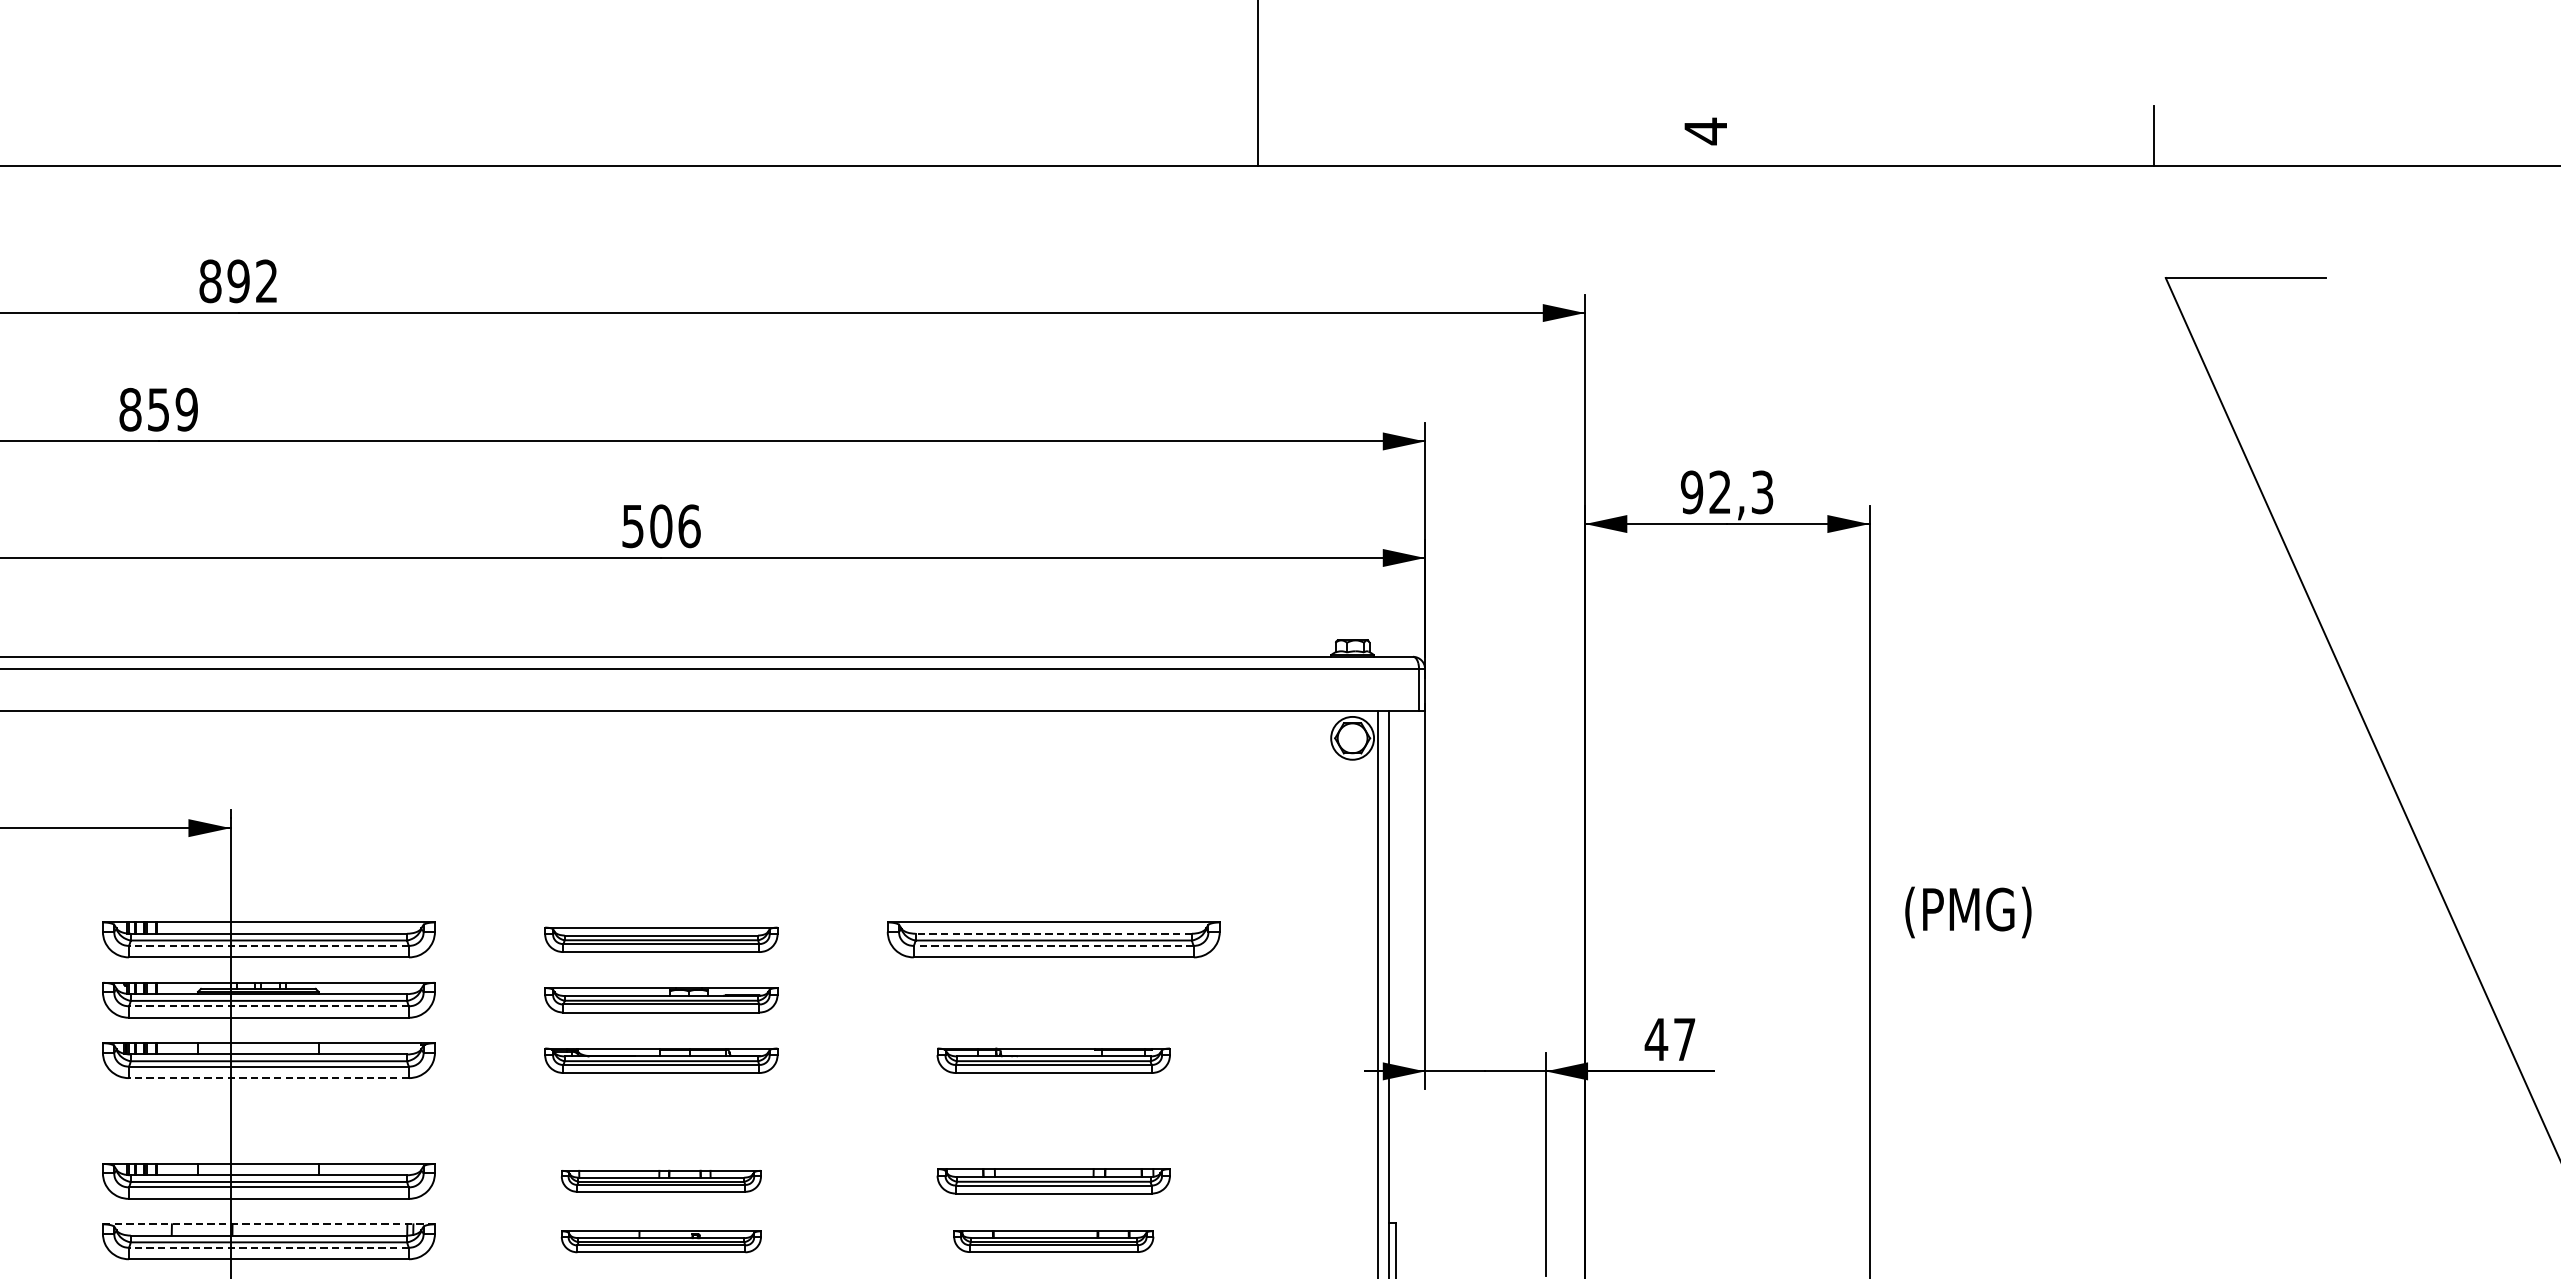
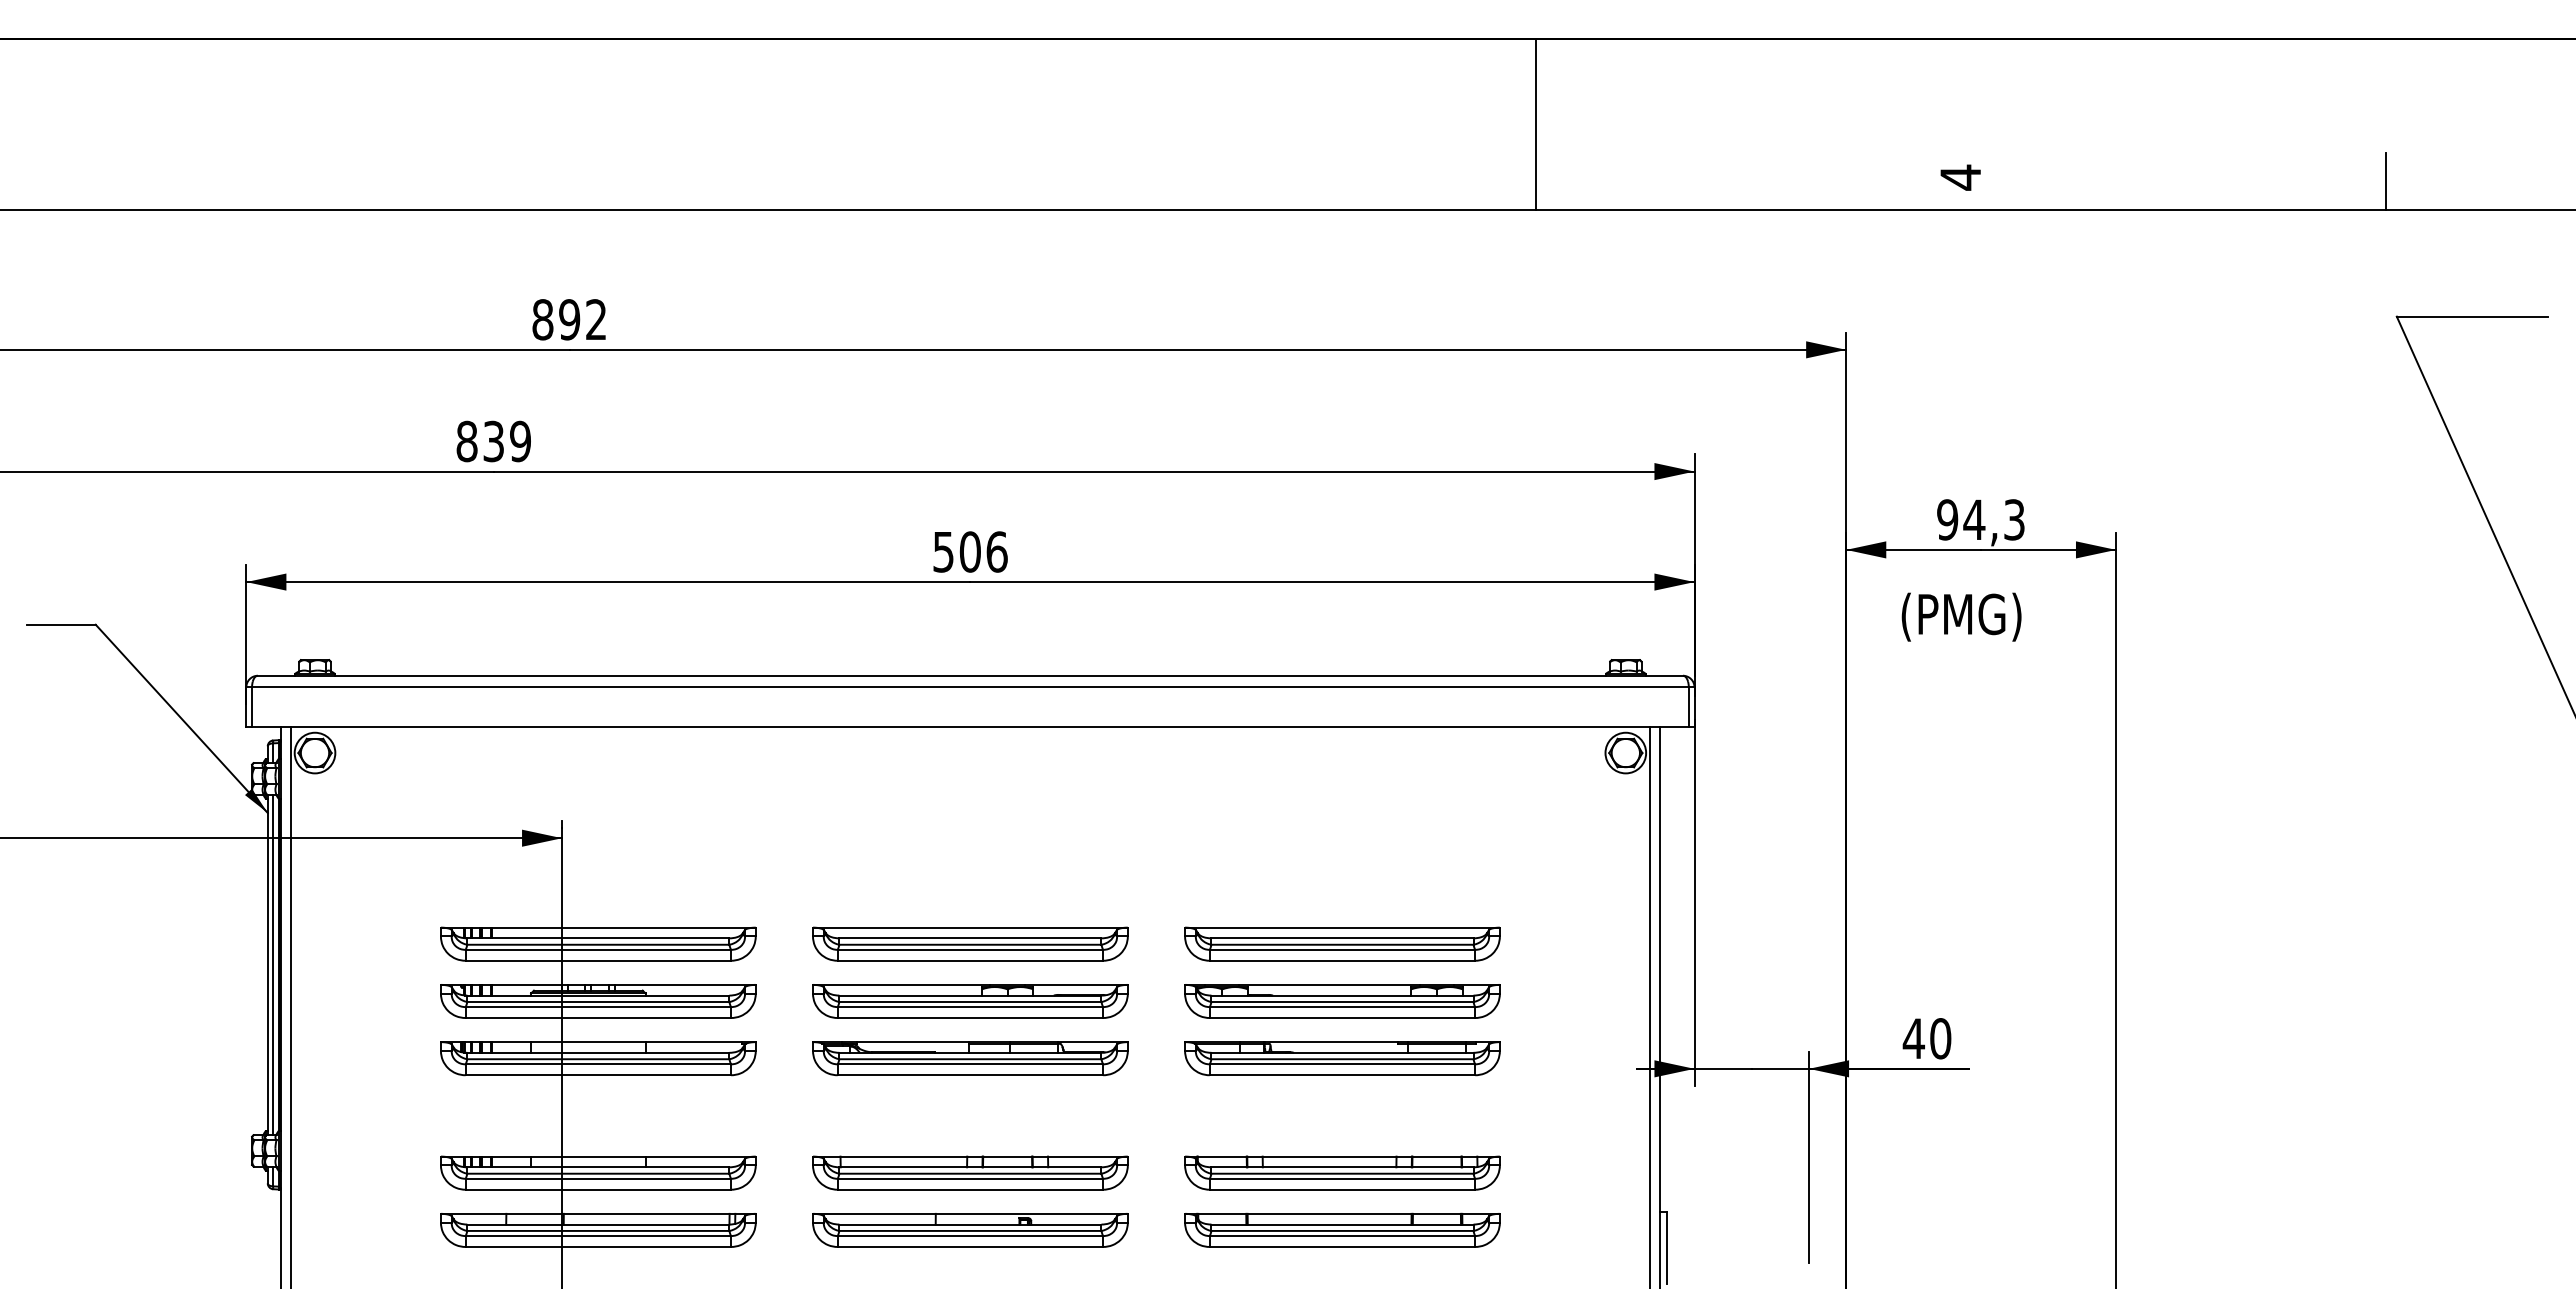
text: (158, 408) -> (493, 440), 859 -> 839
text: (1720, 491) -> (1974, 519), 92,3 -> 94,3
text: (1968, 911) -> (1961, 616), moved
line: (1052, 933) -> (1341, 938), dashed -> solid
part: (661, 939) -> (970, 943), size x1.43
line: (269, 945) -> (598, 949), dashed -> solid
line: (1053, 945) -> (1342, 949), dashed -> solid
part: (661, 1000) -> (970, 1001), size x1.43
part: (1053, 1000) -> (1342, 1001), added
line: (269, 1006) -> (598, 1007), dashed -> solid
text: (1684, 1039) -> (1940, 1038), 47 -> 40
part: (661, 1060) -> (970, 1058), size x1.43
part: (1053, 1060) -> (1342, 1058), size x1.43
line: (269, 1078) -> (598, 1075), dashed -> solid
part: (661, 1180) -> (970, 1172), size x1.67
part: (1053, 1180) -> (1342, 1172), size x1.43
line: (269, 1223) -> (598, 1213), dashed -> solid
part: (1053, 1240) -> (1342, 1229), size x1.67
part: (661, 1241) -> (970, 1230), size x1.67
line: (269, 1248) -> (598, 1236), dashed -> solid

